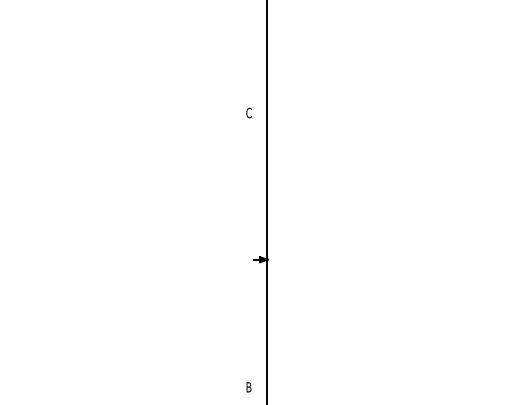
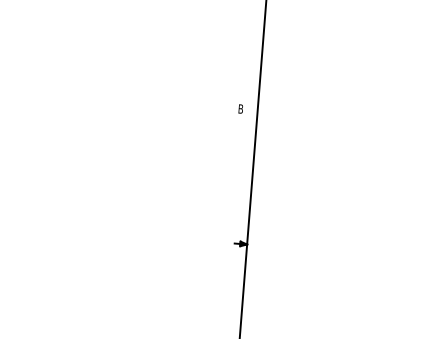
text: (248, 112) -> (240, 108), C -> B

